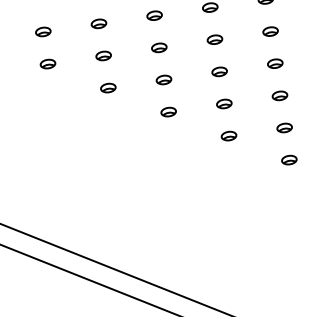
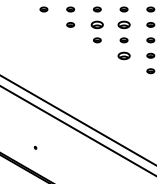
part: (218, 71) -> (123, 24), size x1.6
part: (164, 79) -> (97, 24), size x1.6
part: (227, 135) -> (123, 55), size x1.6

